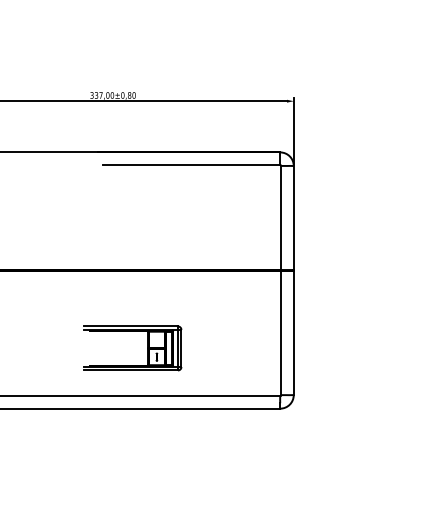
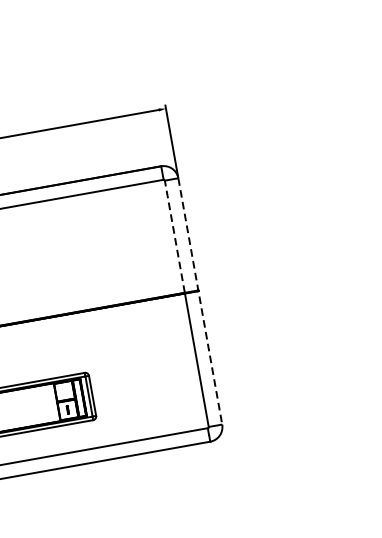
line: (281, 217) -> (175, 236), solid -> dashed
line: (293, 280) -> (200, 301), solid -> dashed

